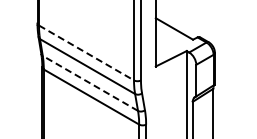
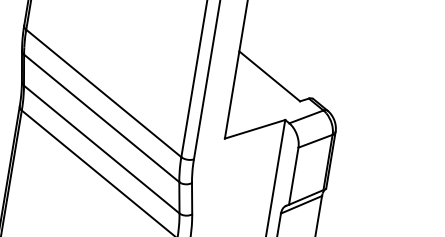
line: (86, 52) -> (103, 92), dashed -> solid
line: (90, 83) -> (101, 149), dashed -> solid

